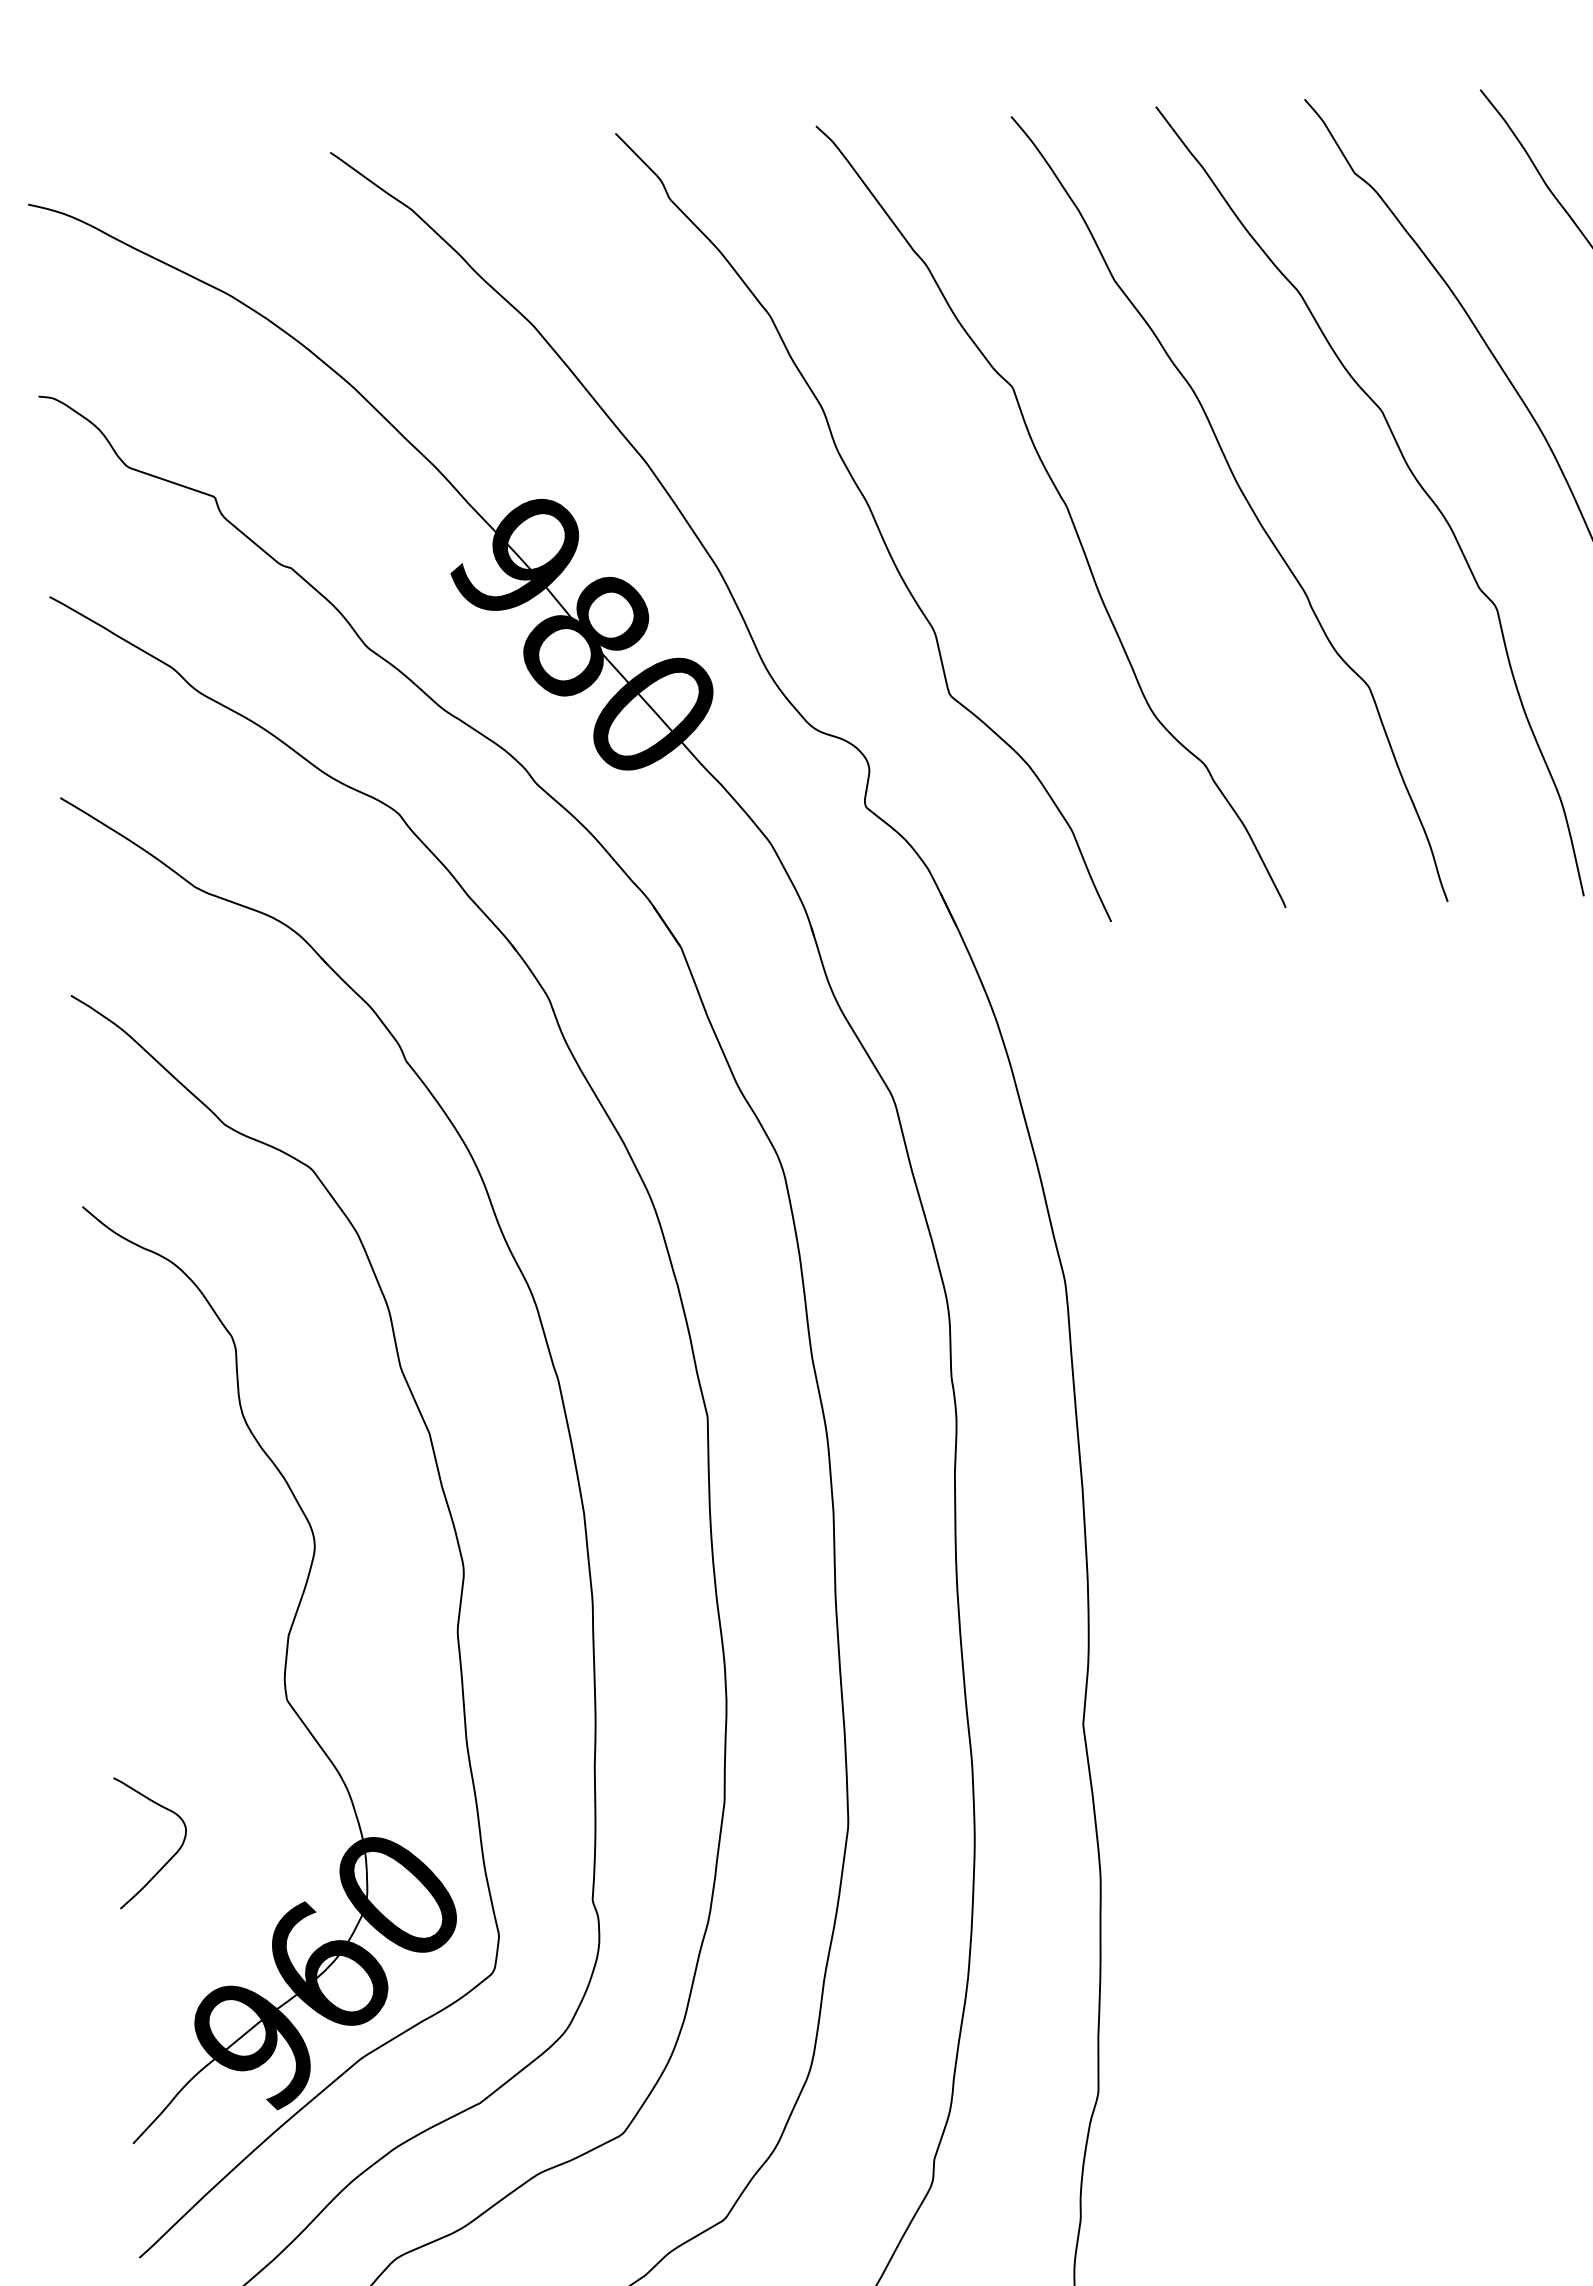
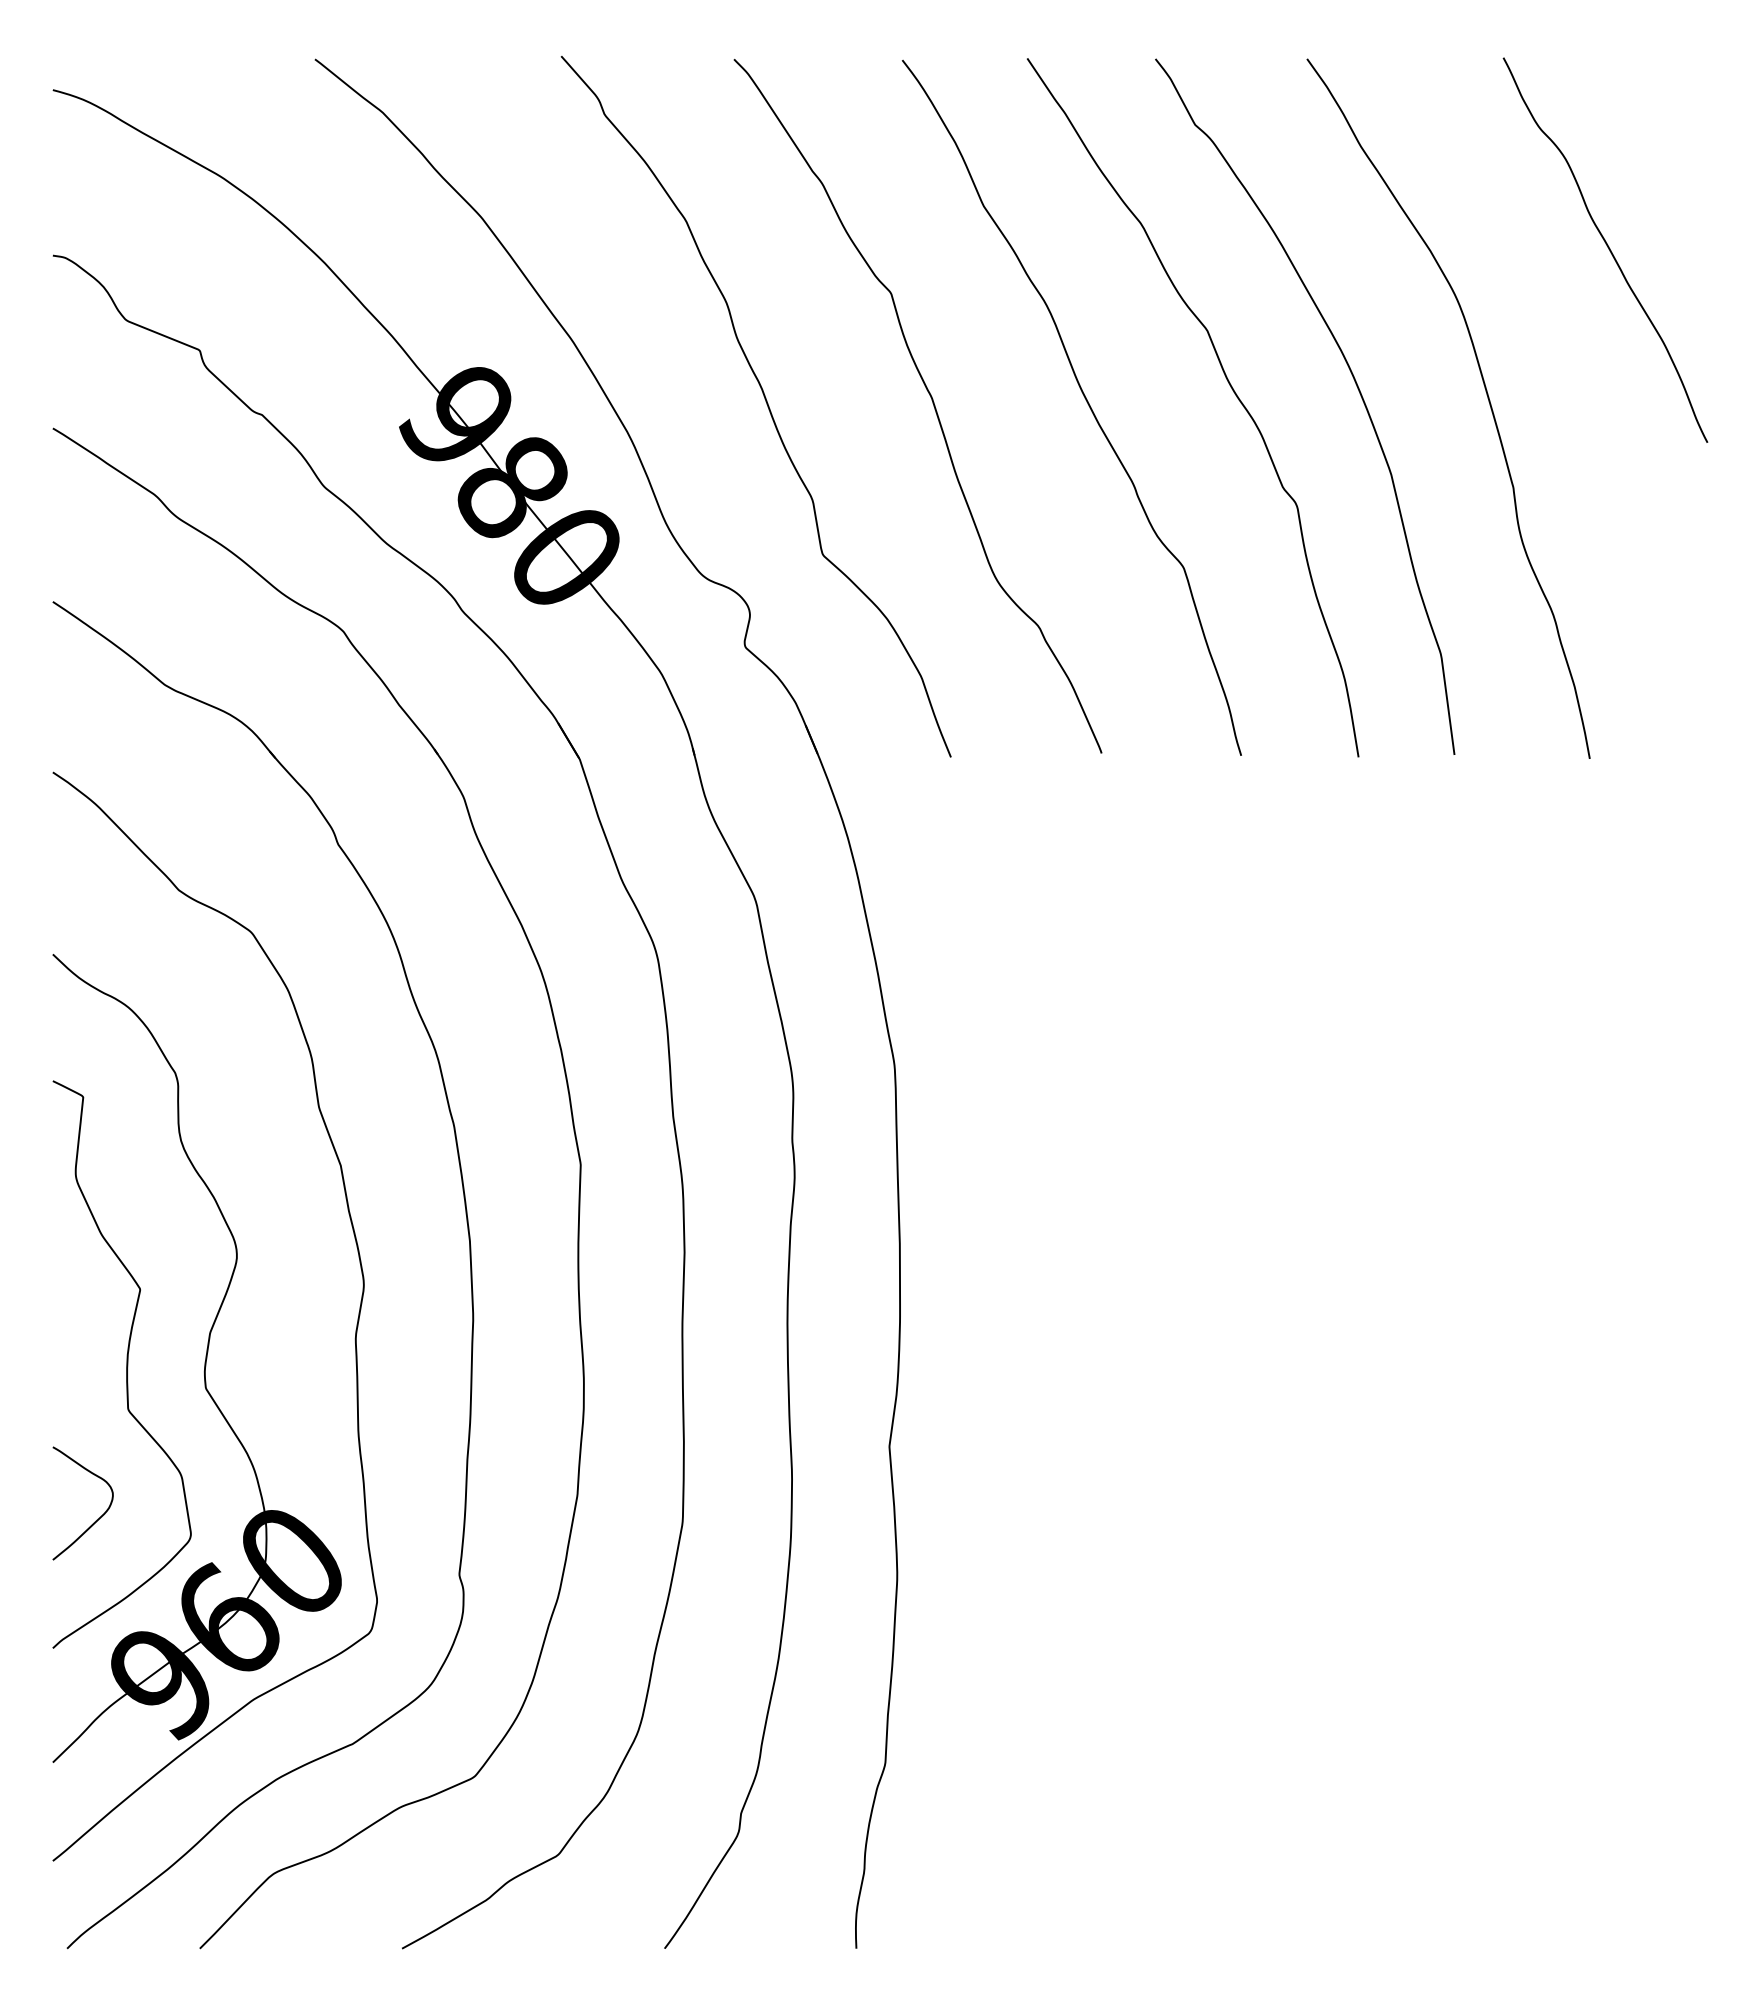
curve: (193, 1677) -> (126, 1364), added

